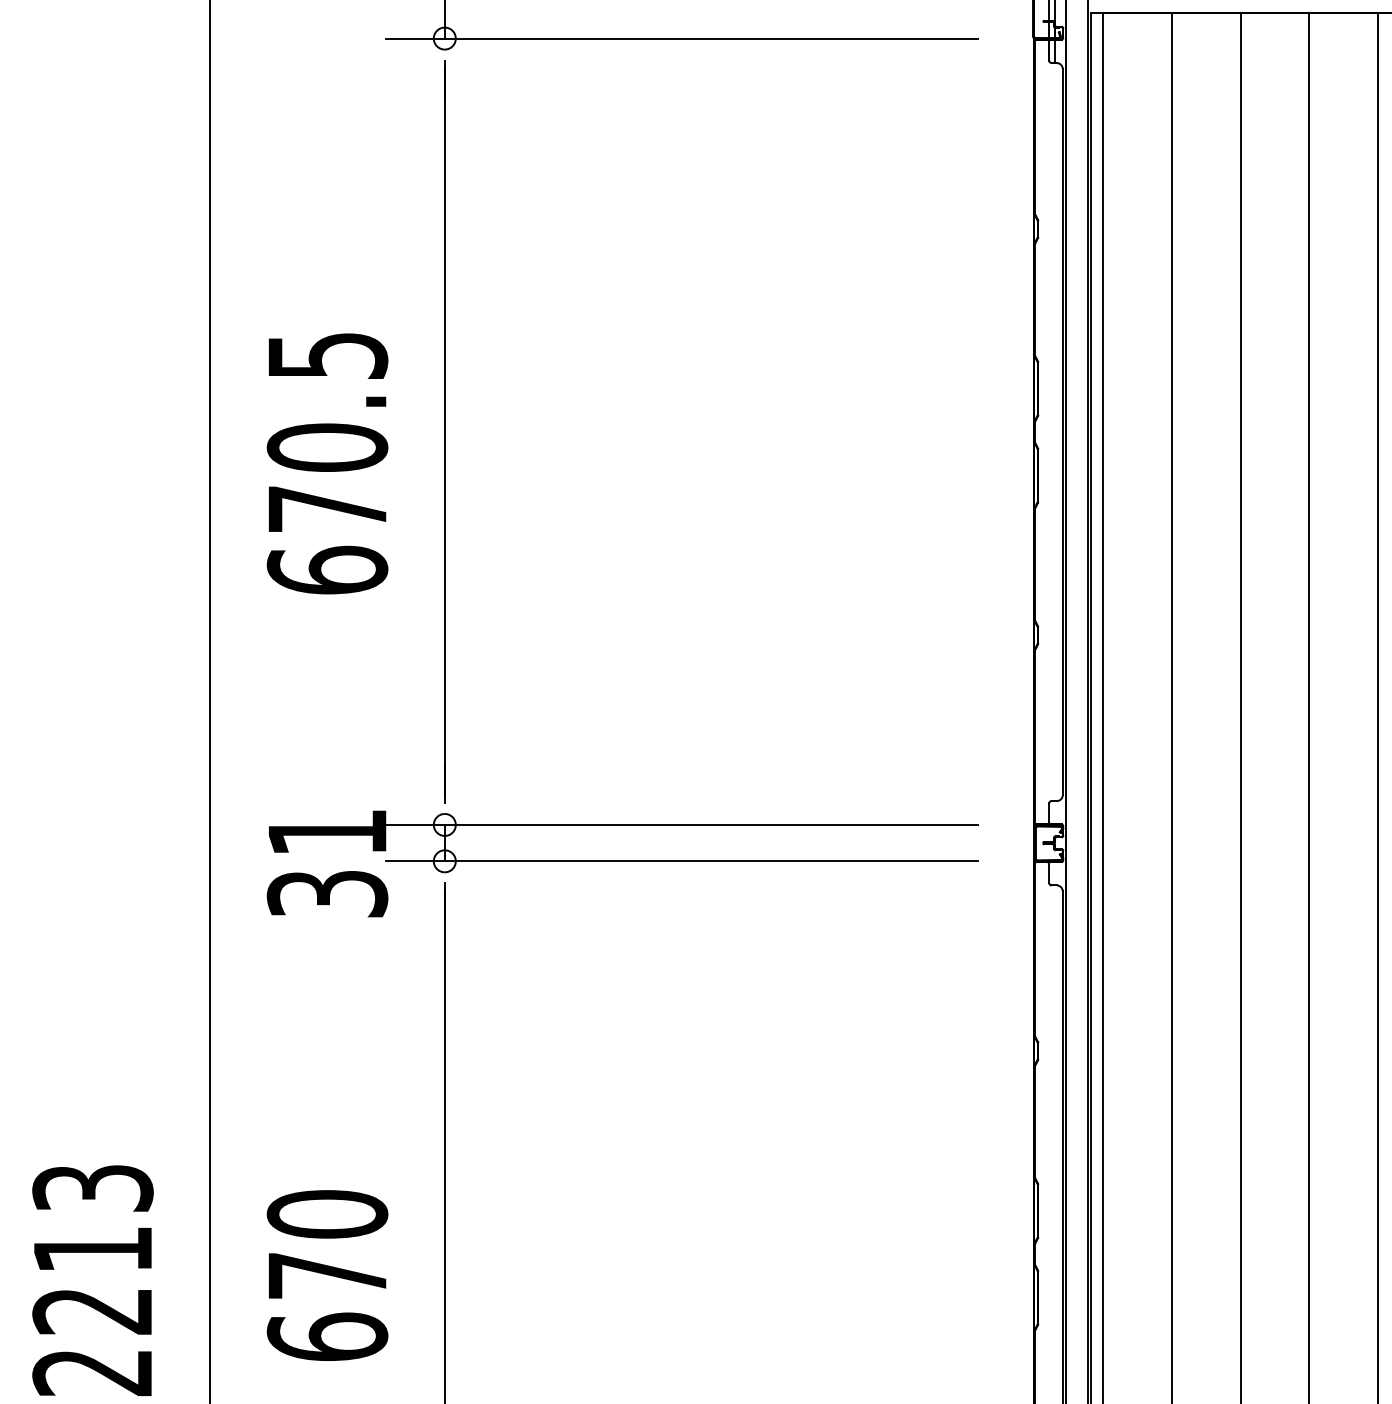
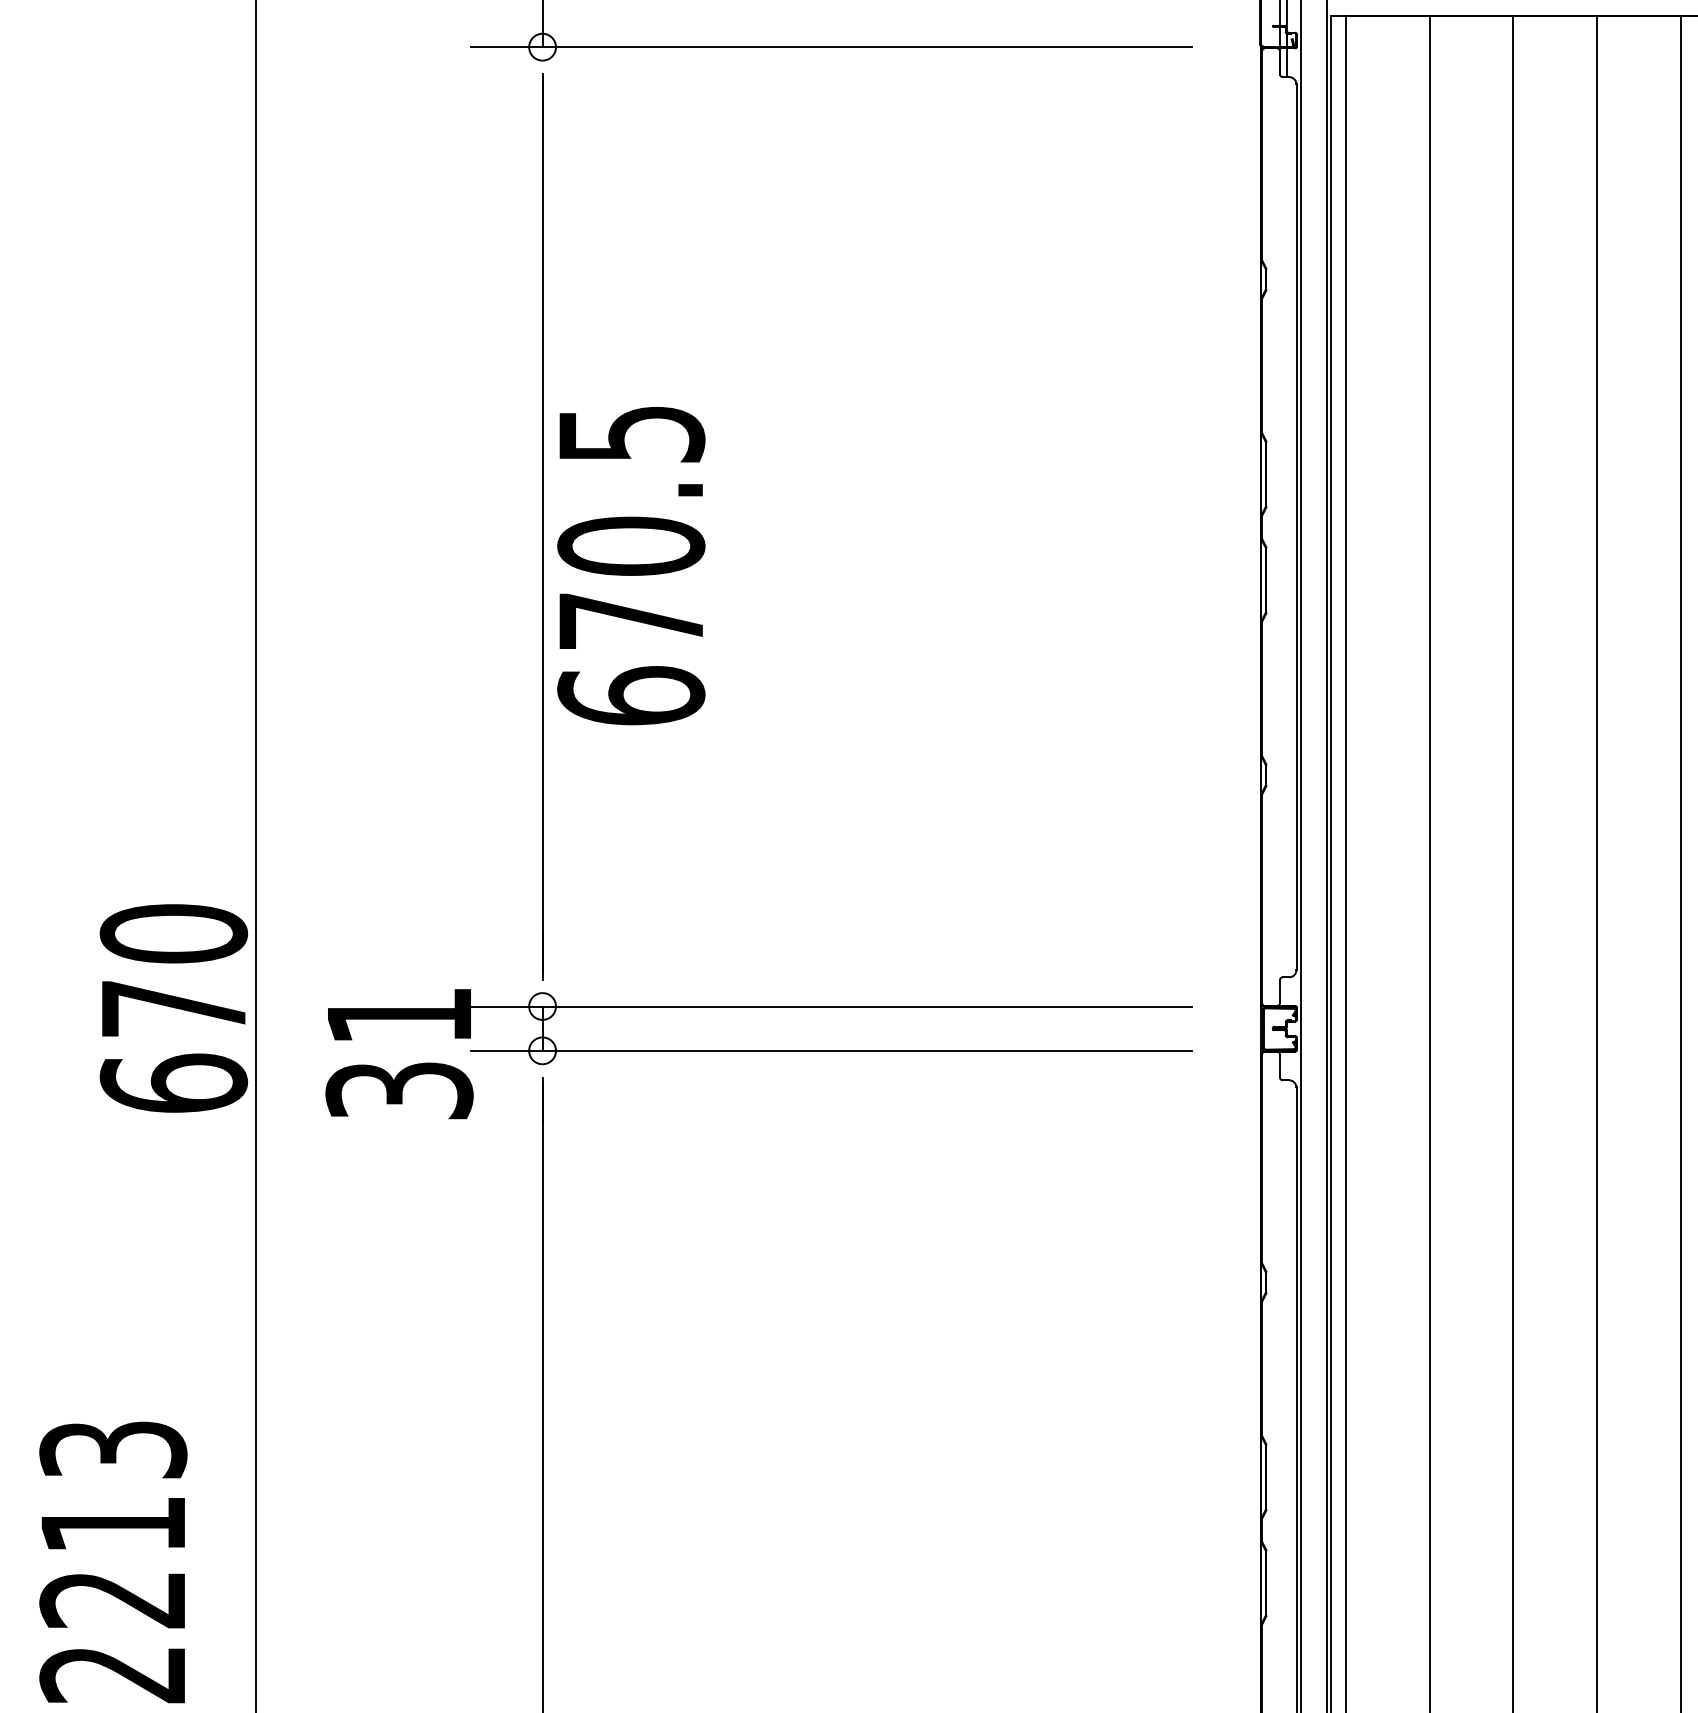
text: (327, 463) -> (631, 565), moved
text: (327, 1275) -> (173, 1008), moved

